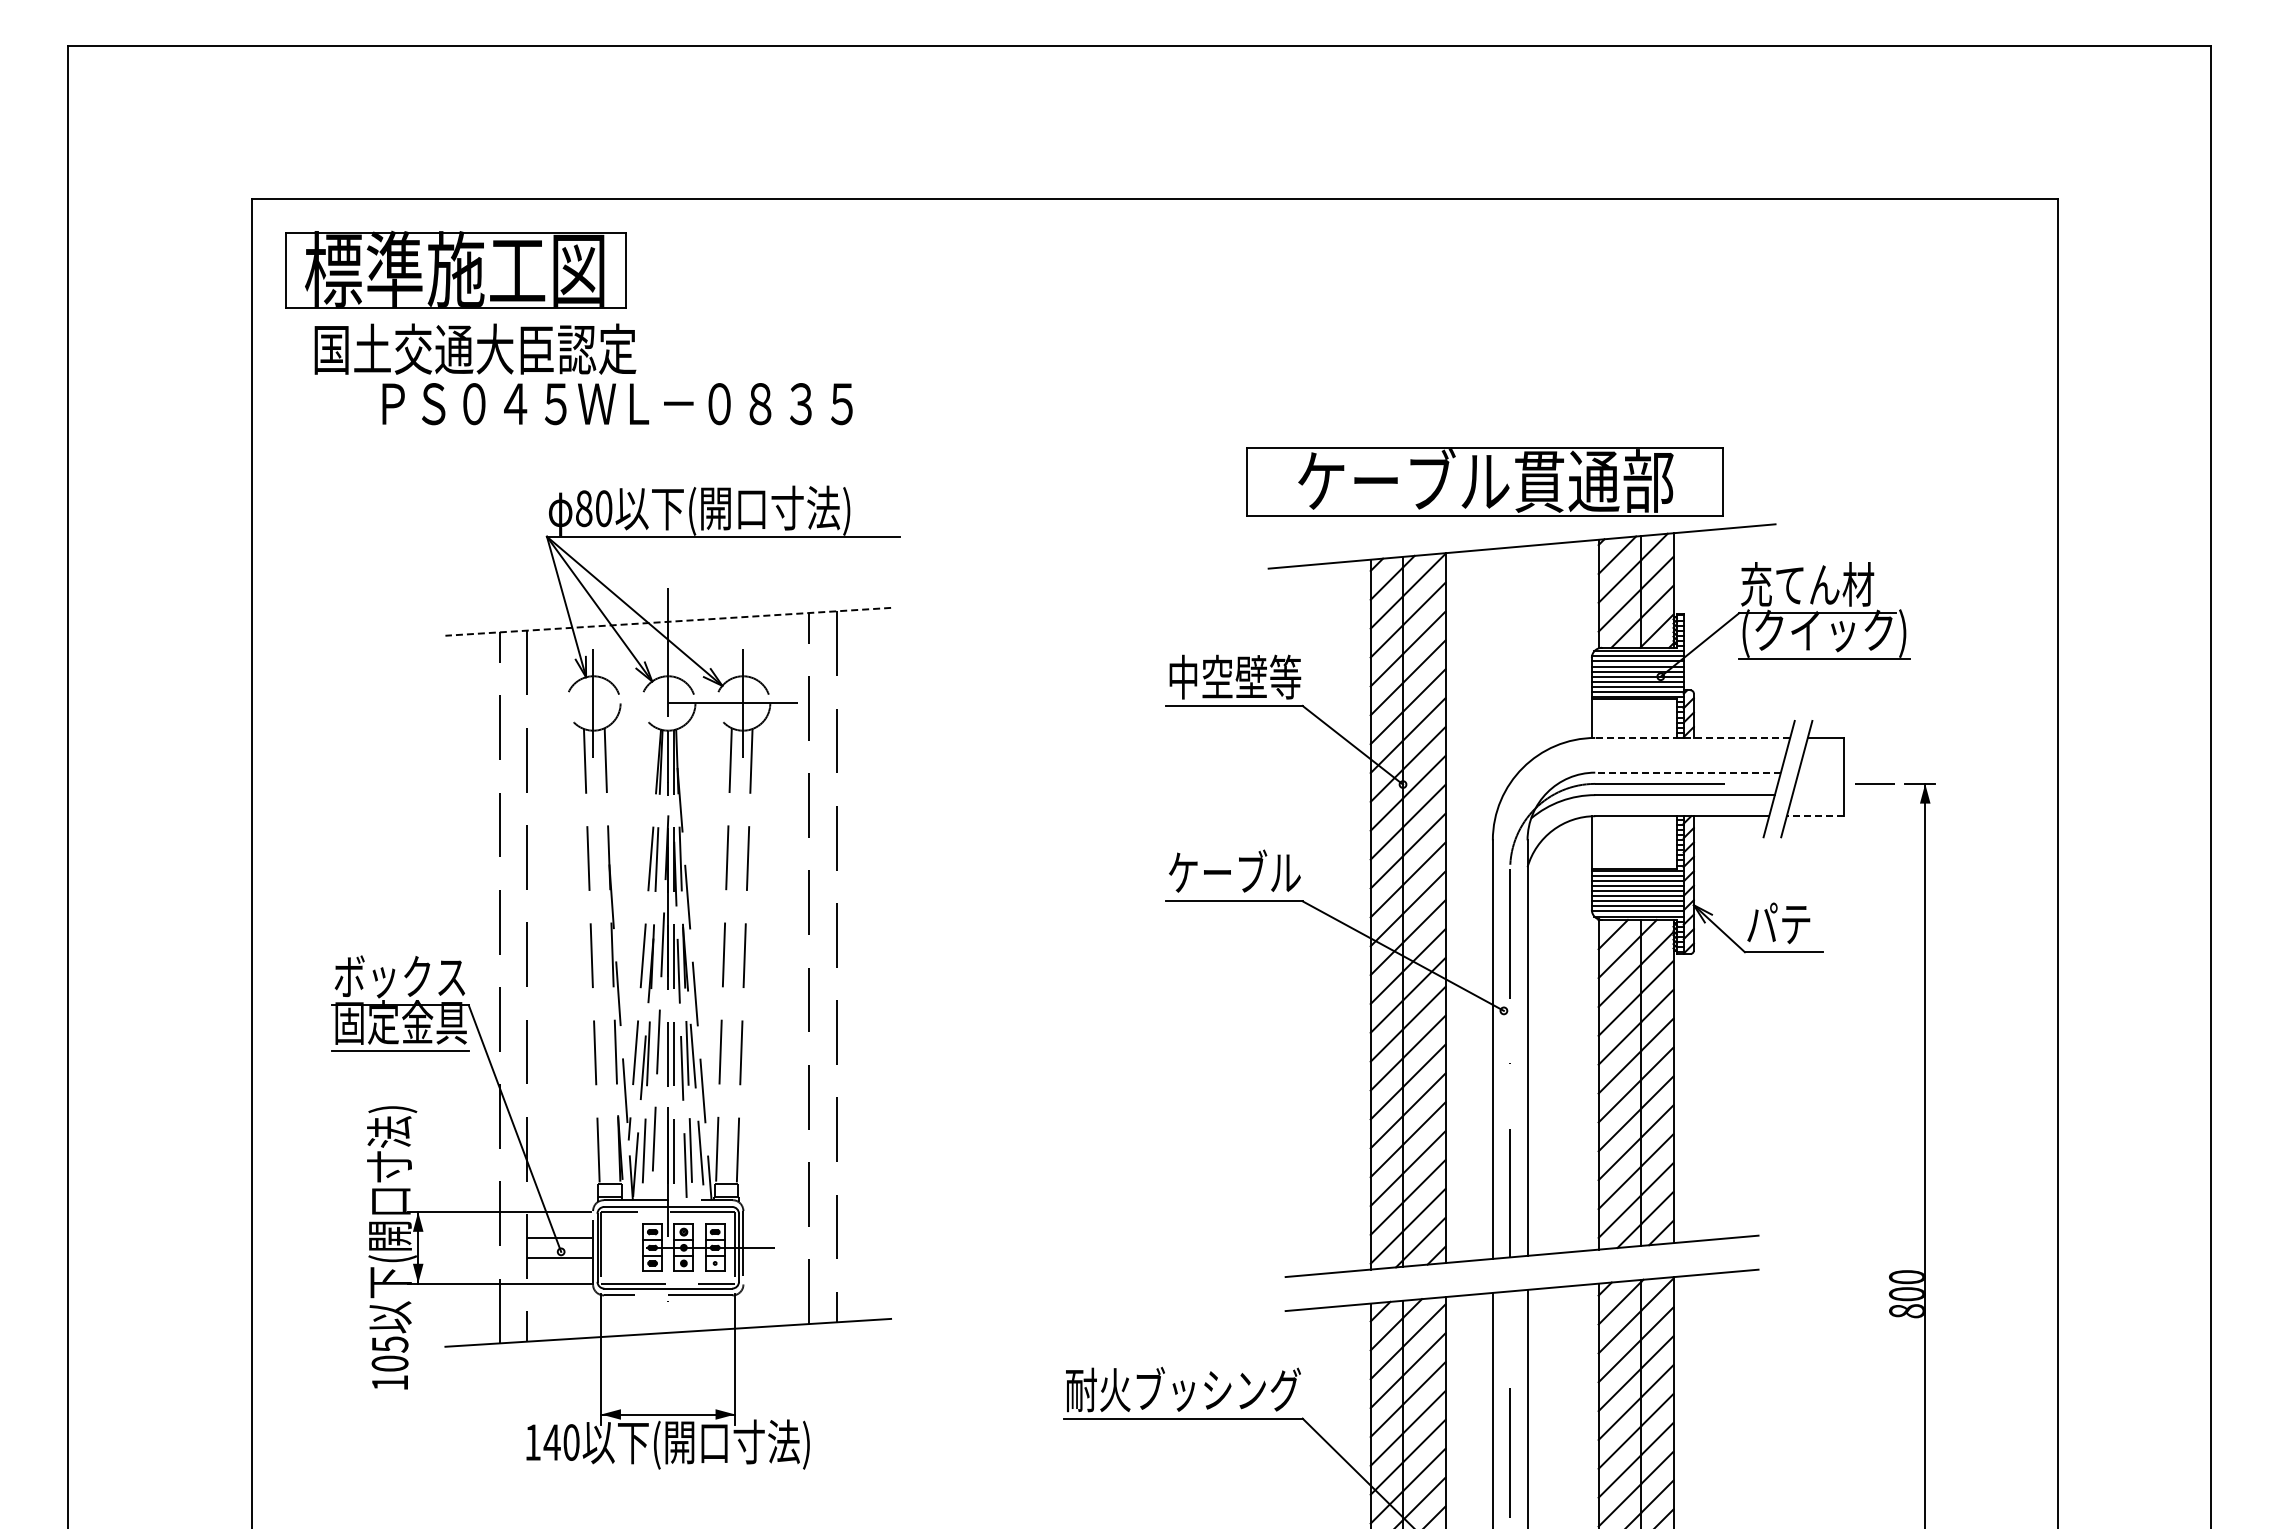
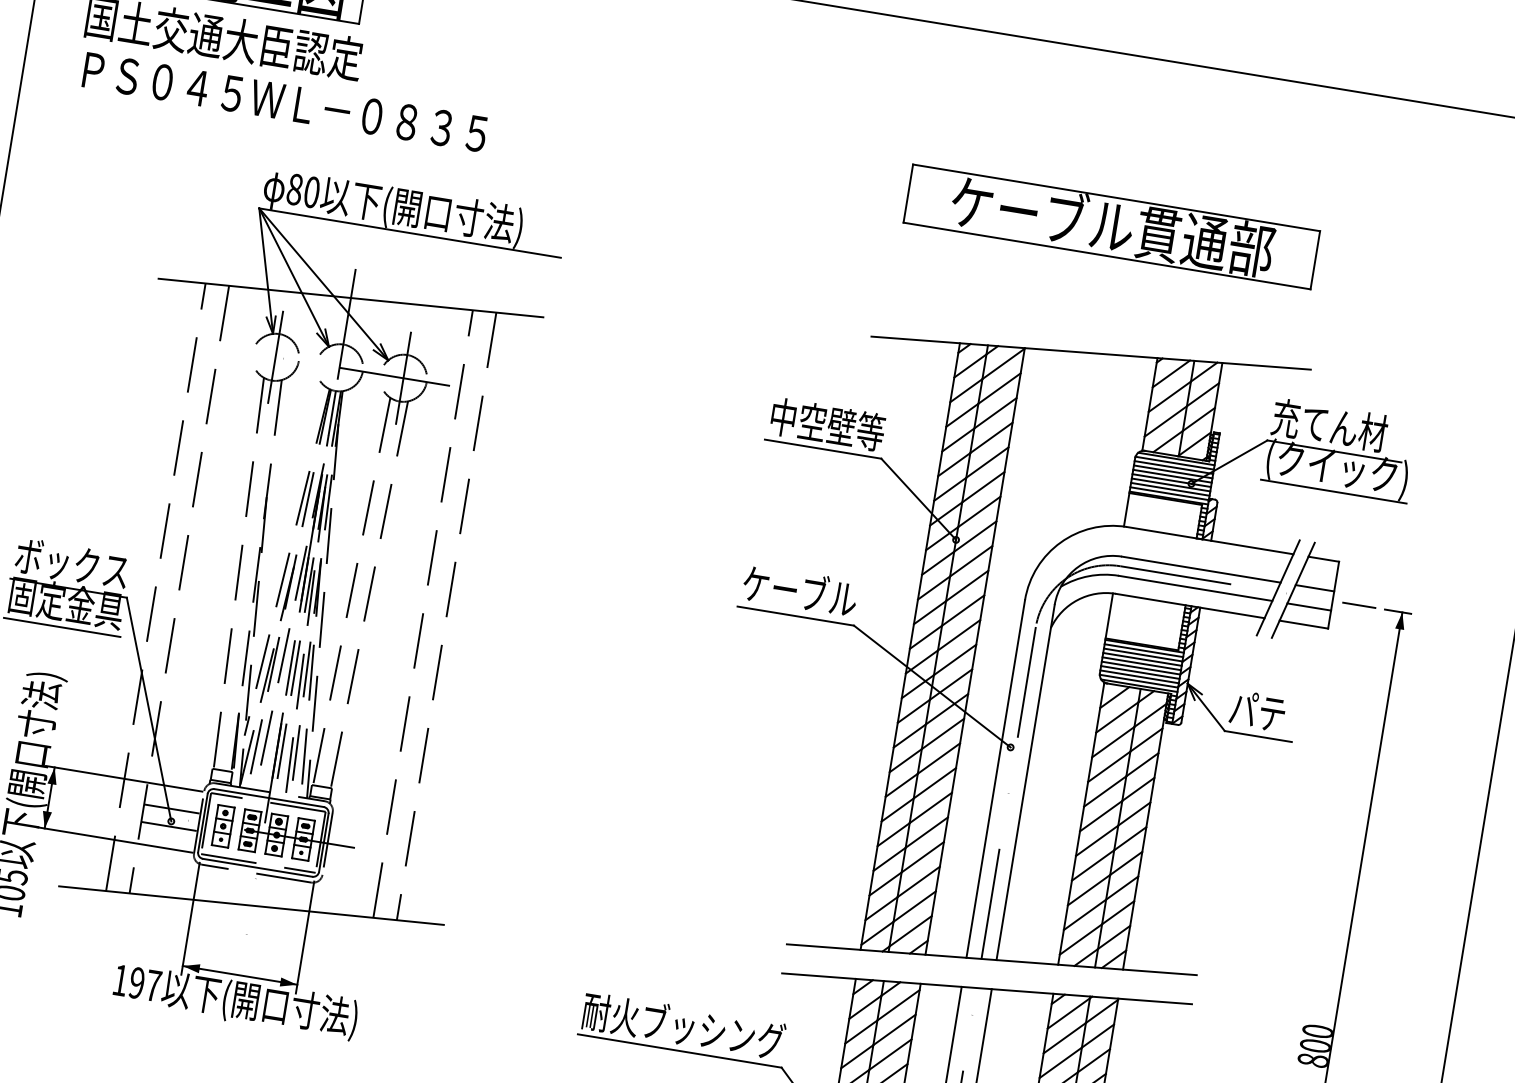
text: (617, 404) -> (284, 102), moved
part: (1484, 481) -> (1111, 226), moved
line: (667, 621) -> (350, 297), dashed -> solid
line: (1692, 737) -> (1210, 540), dashed -> solid
line: (1688, 772) -> (1201, 569), dashed -> solid
line: (1820, 772) -> (1314, 588), added
line: (1817, 795) -> (1308, 607), added
line: (1814, 816) -> (1303, 624), dashed -> solid
part: (621, 1247) -> (223, 826), added
text: (561, 1442) -> (144, 984), 140 -> 197

